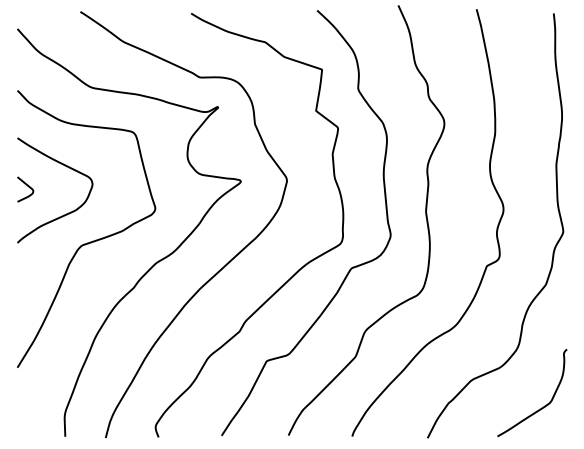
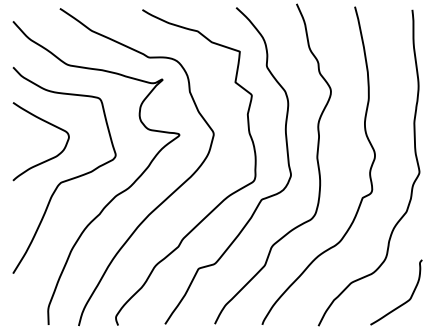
curve: (27, 186) -> (20, 138), removed

